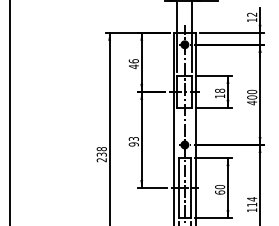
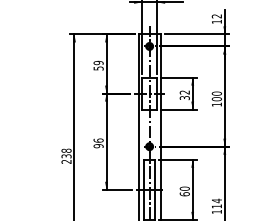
text: (133, 64) -> (98, 66), 46 -> 59
text: (220, 93) -> (185, 95), 18 -> 32
text: (252, 102) -> (217, 104), 400 -> 100
text: (133, 138) -> (98, 140), 93 -> 96

